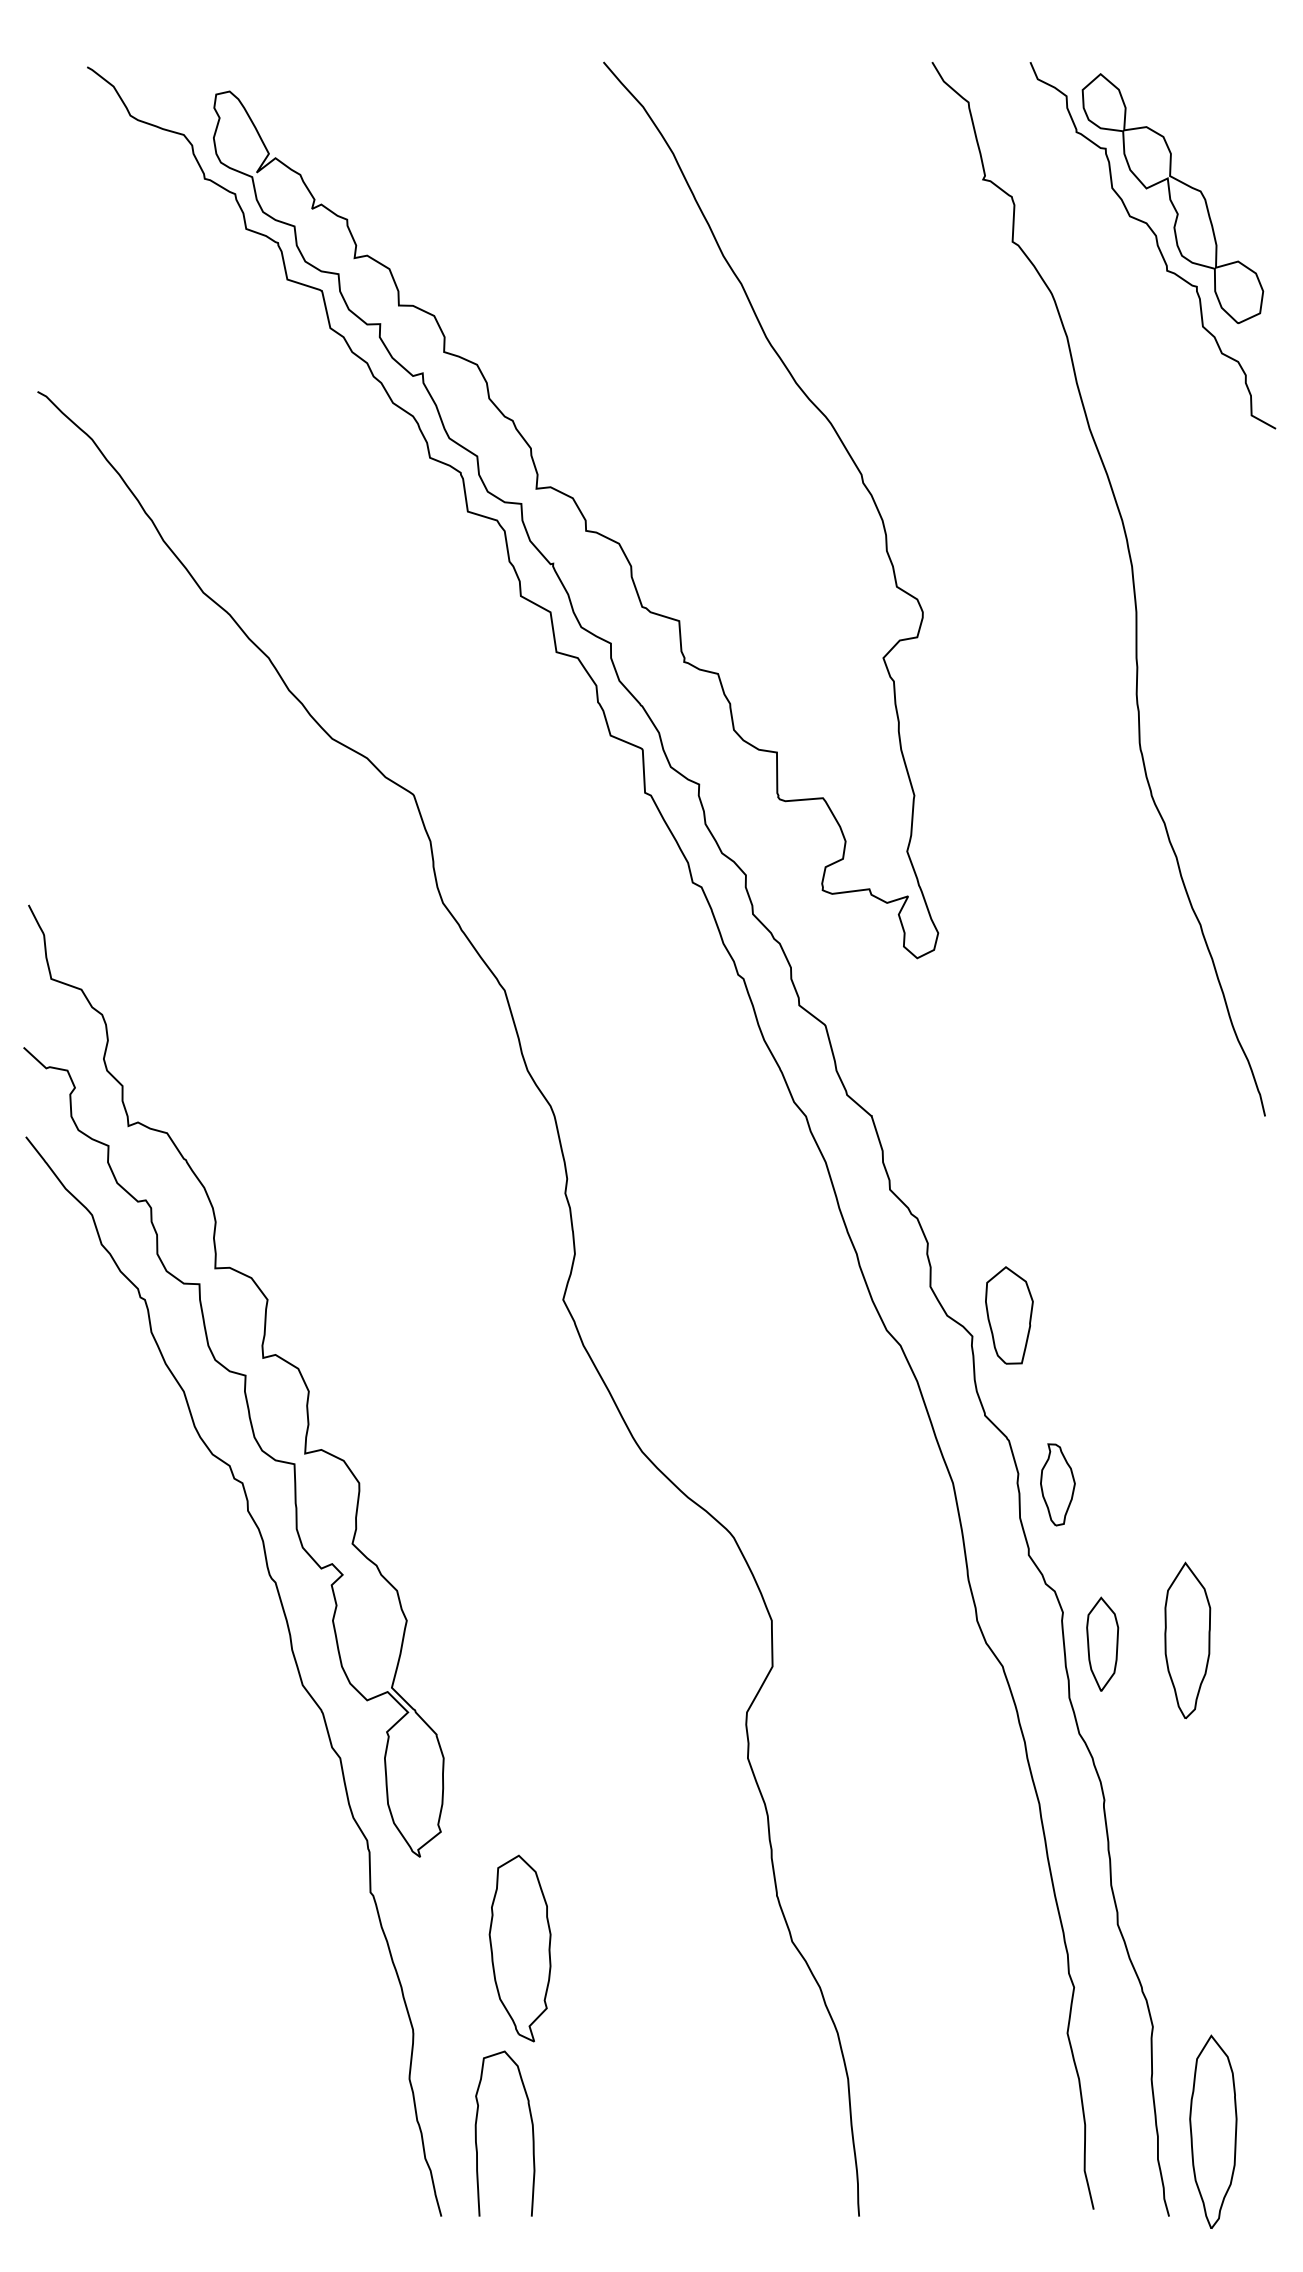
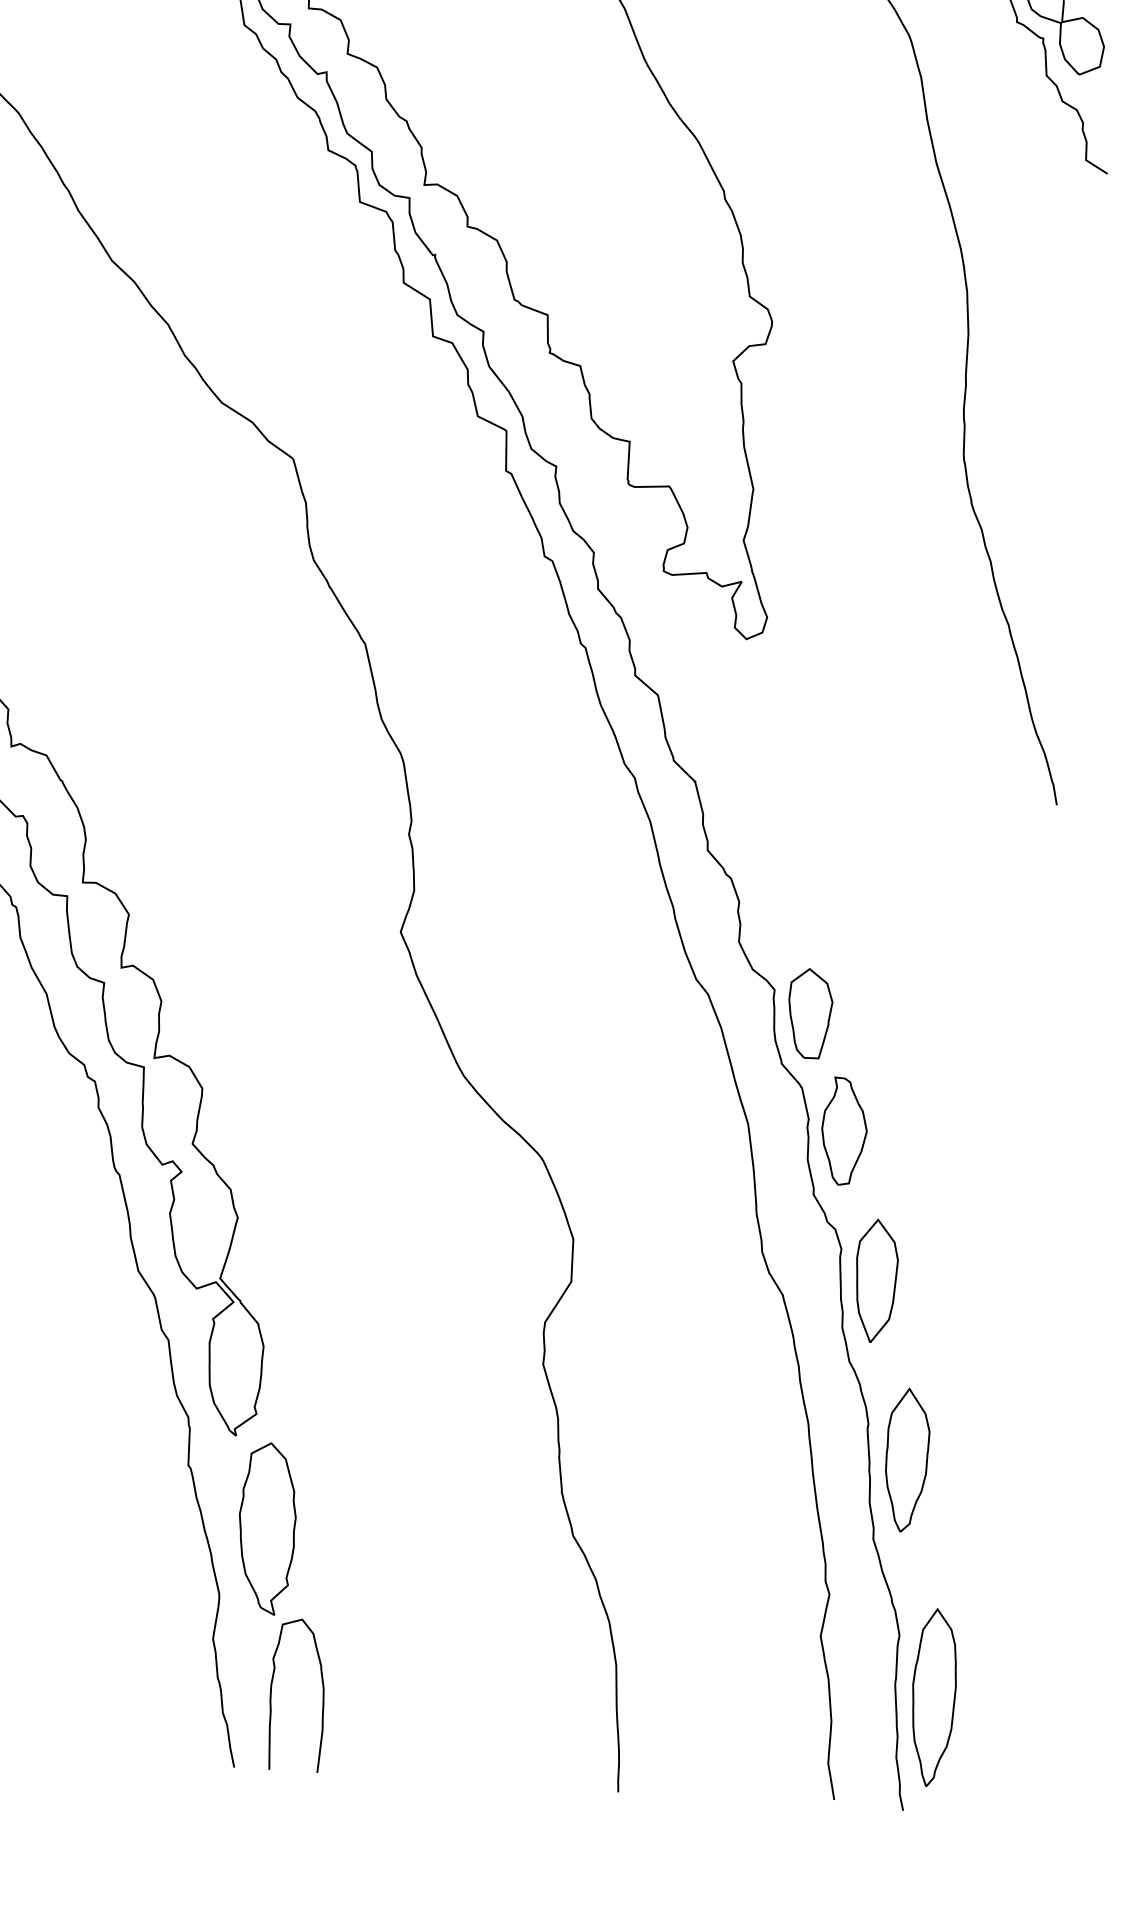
part: (1009, 1315) -> (810, 1013), moved
part: (1057, 1484) -> (844, 1131), size x1.43
part: (1187, 1640) -> (906, 1460), moved
part: (1102, 1643) -> (875, 1280), size x1.43
part: (519, 1948) -> (266, 1528), moved
part: (1213, 2131) -> (933, 1697), moved

